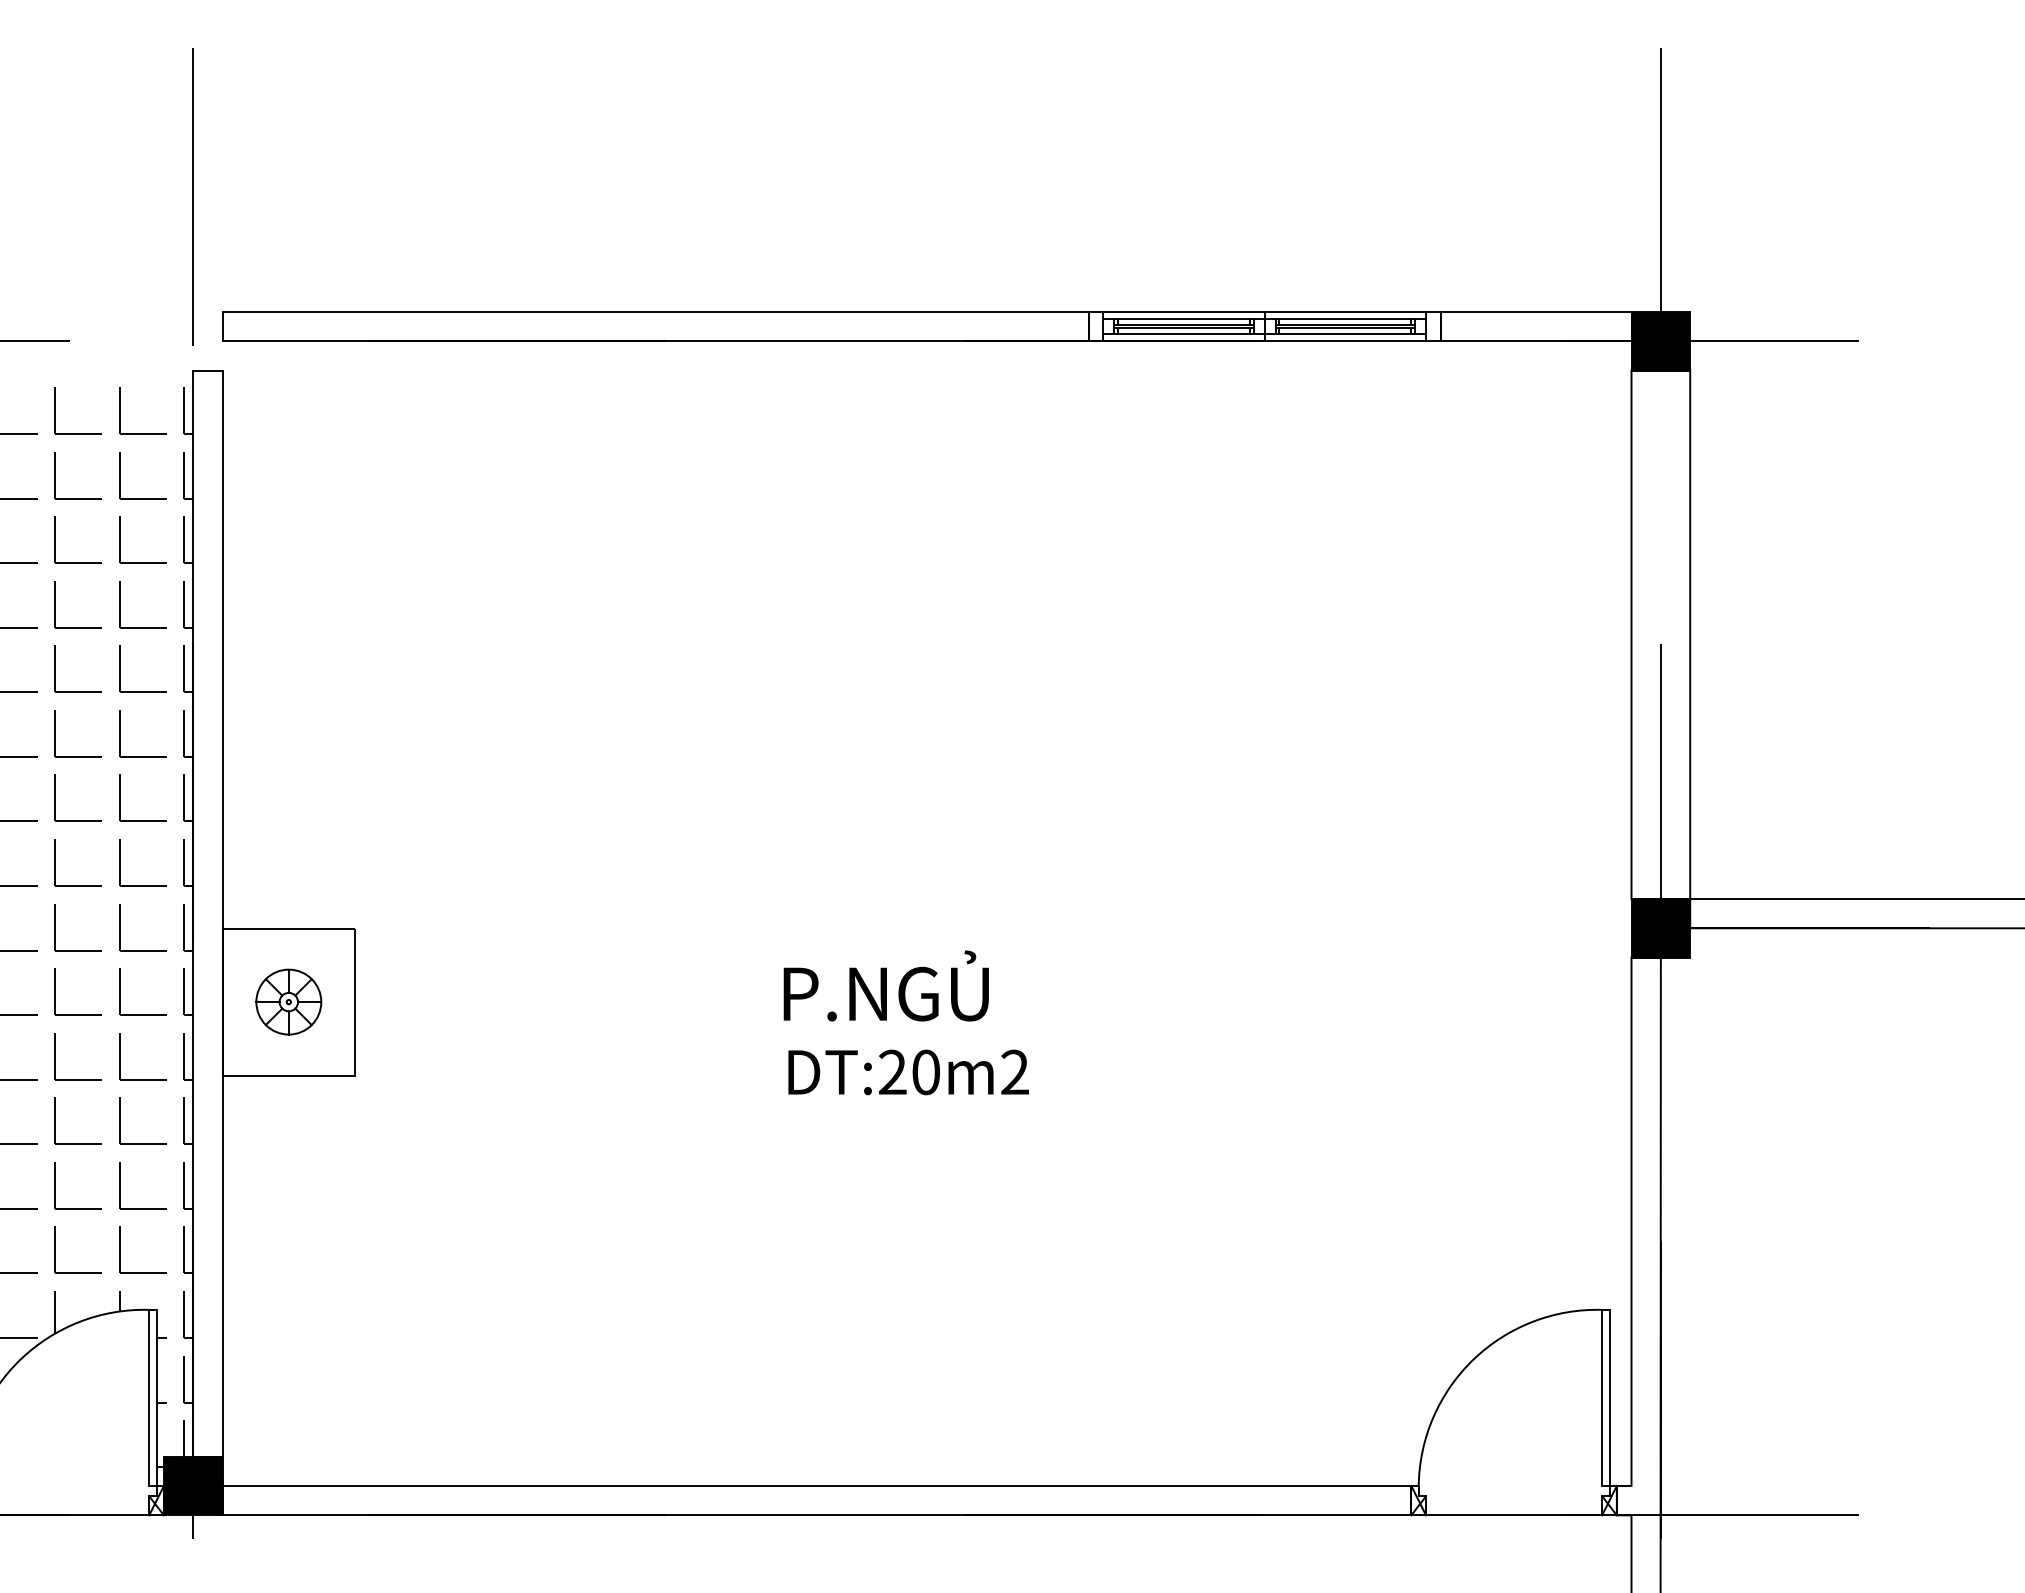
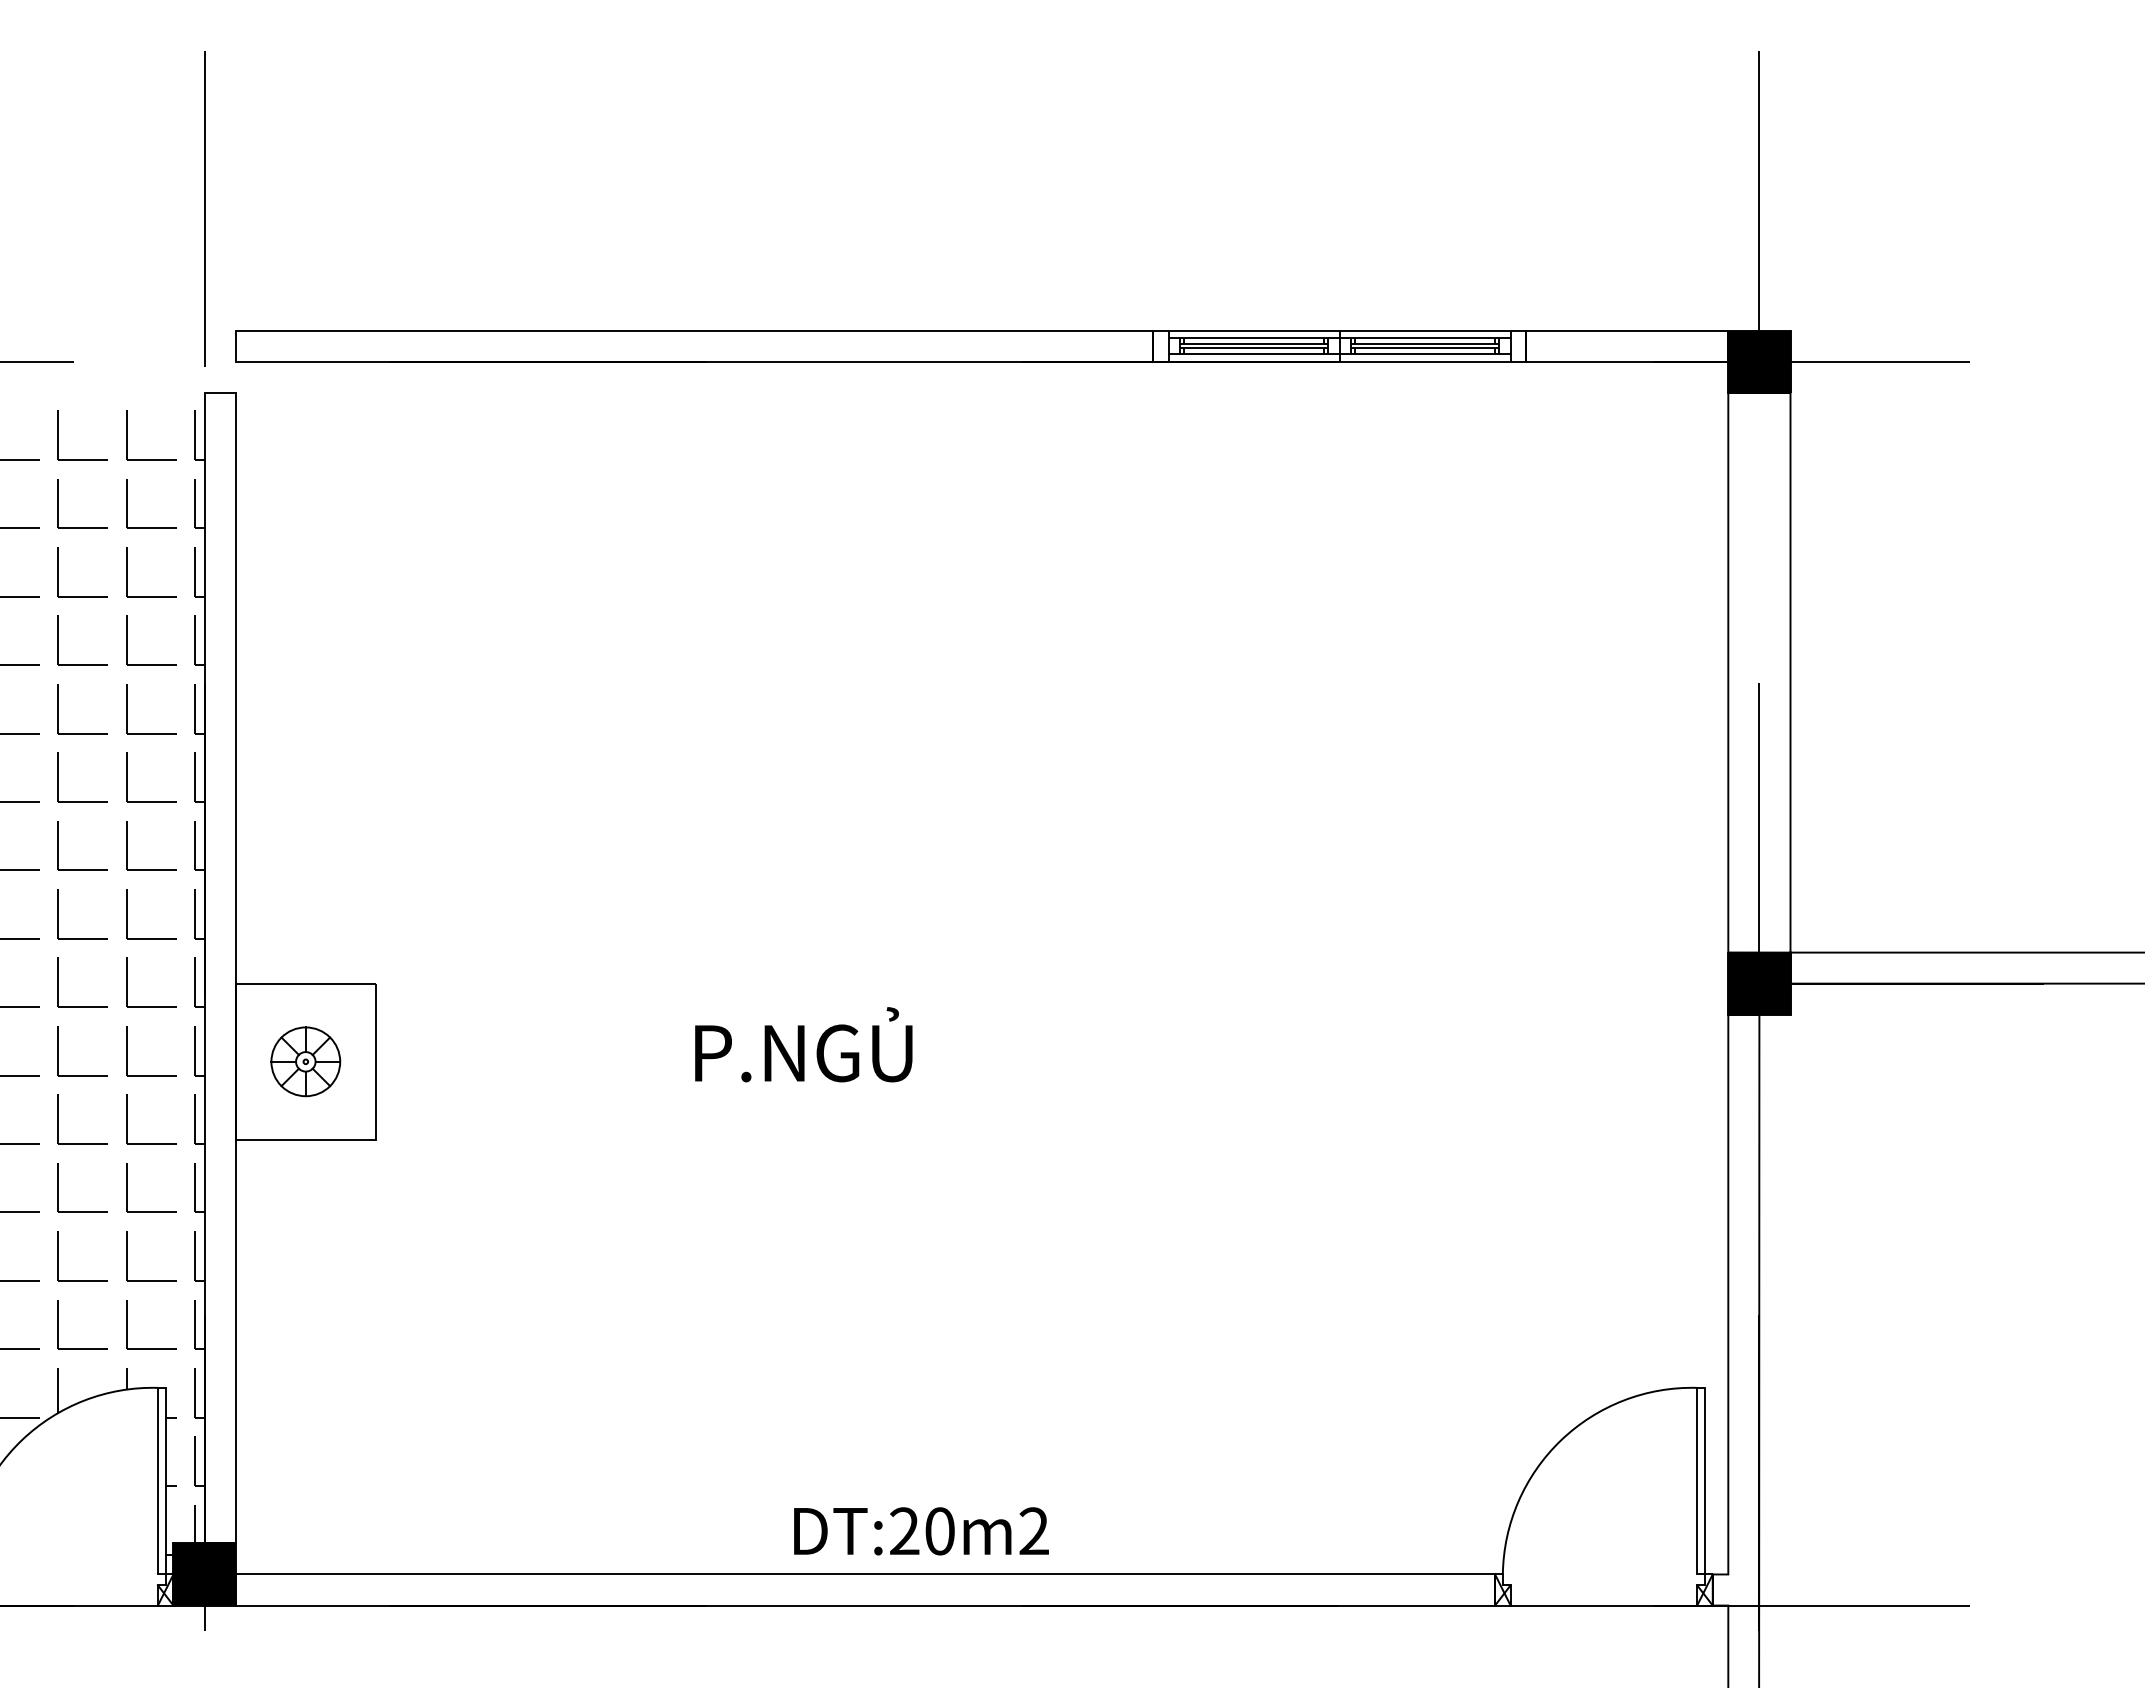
text: (886, 985) -> (803, 1044), moved
text: (908, 1072) -> (921, 1531), moved

